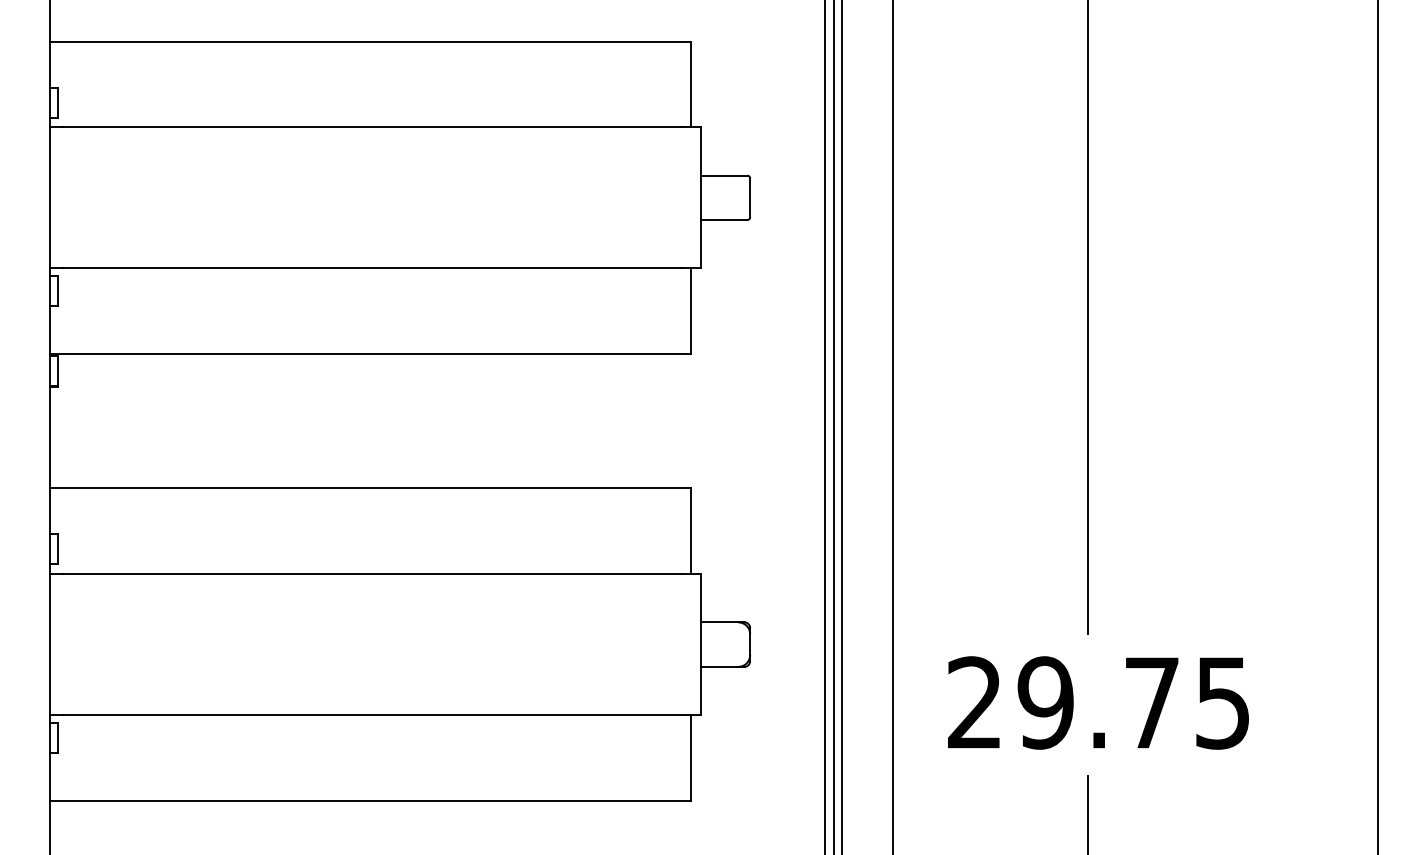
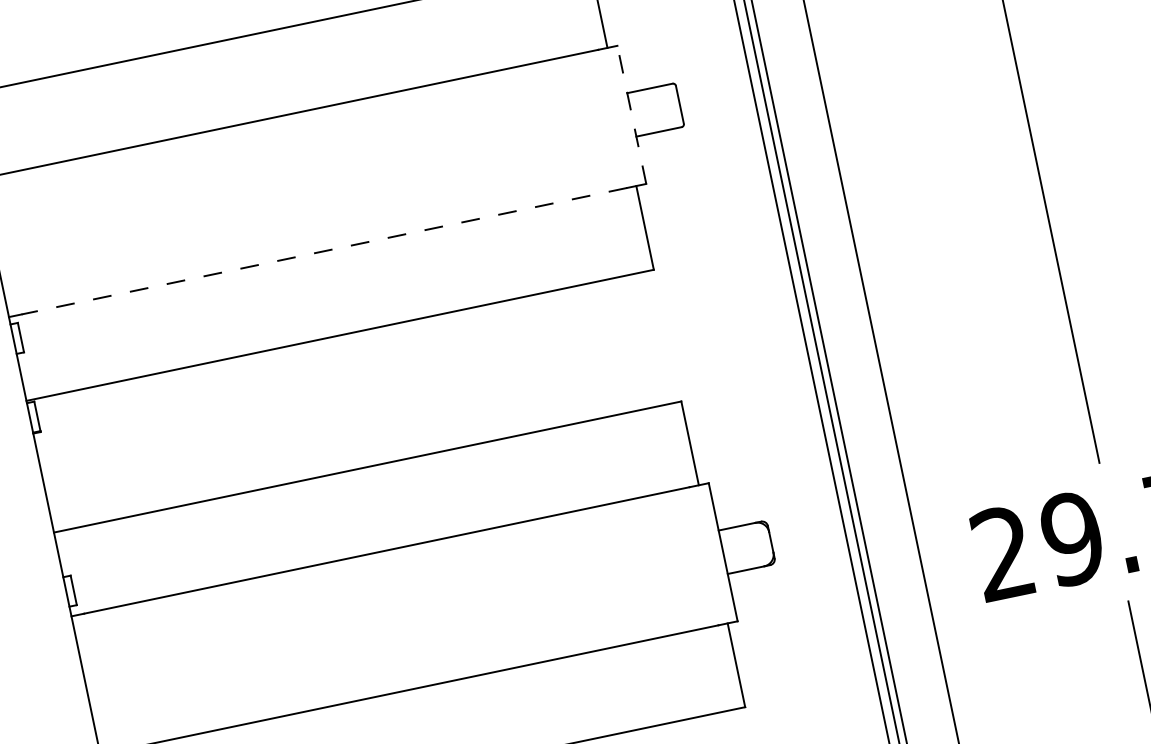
line: (701, 197) -> (632, 114), solid -> dashed
line: (371, 268) -> (323, 251), solid -> dashed

